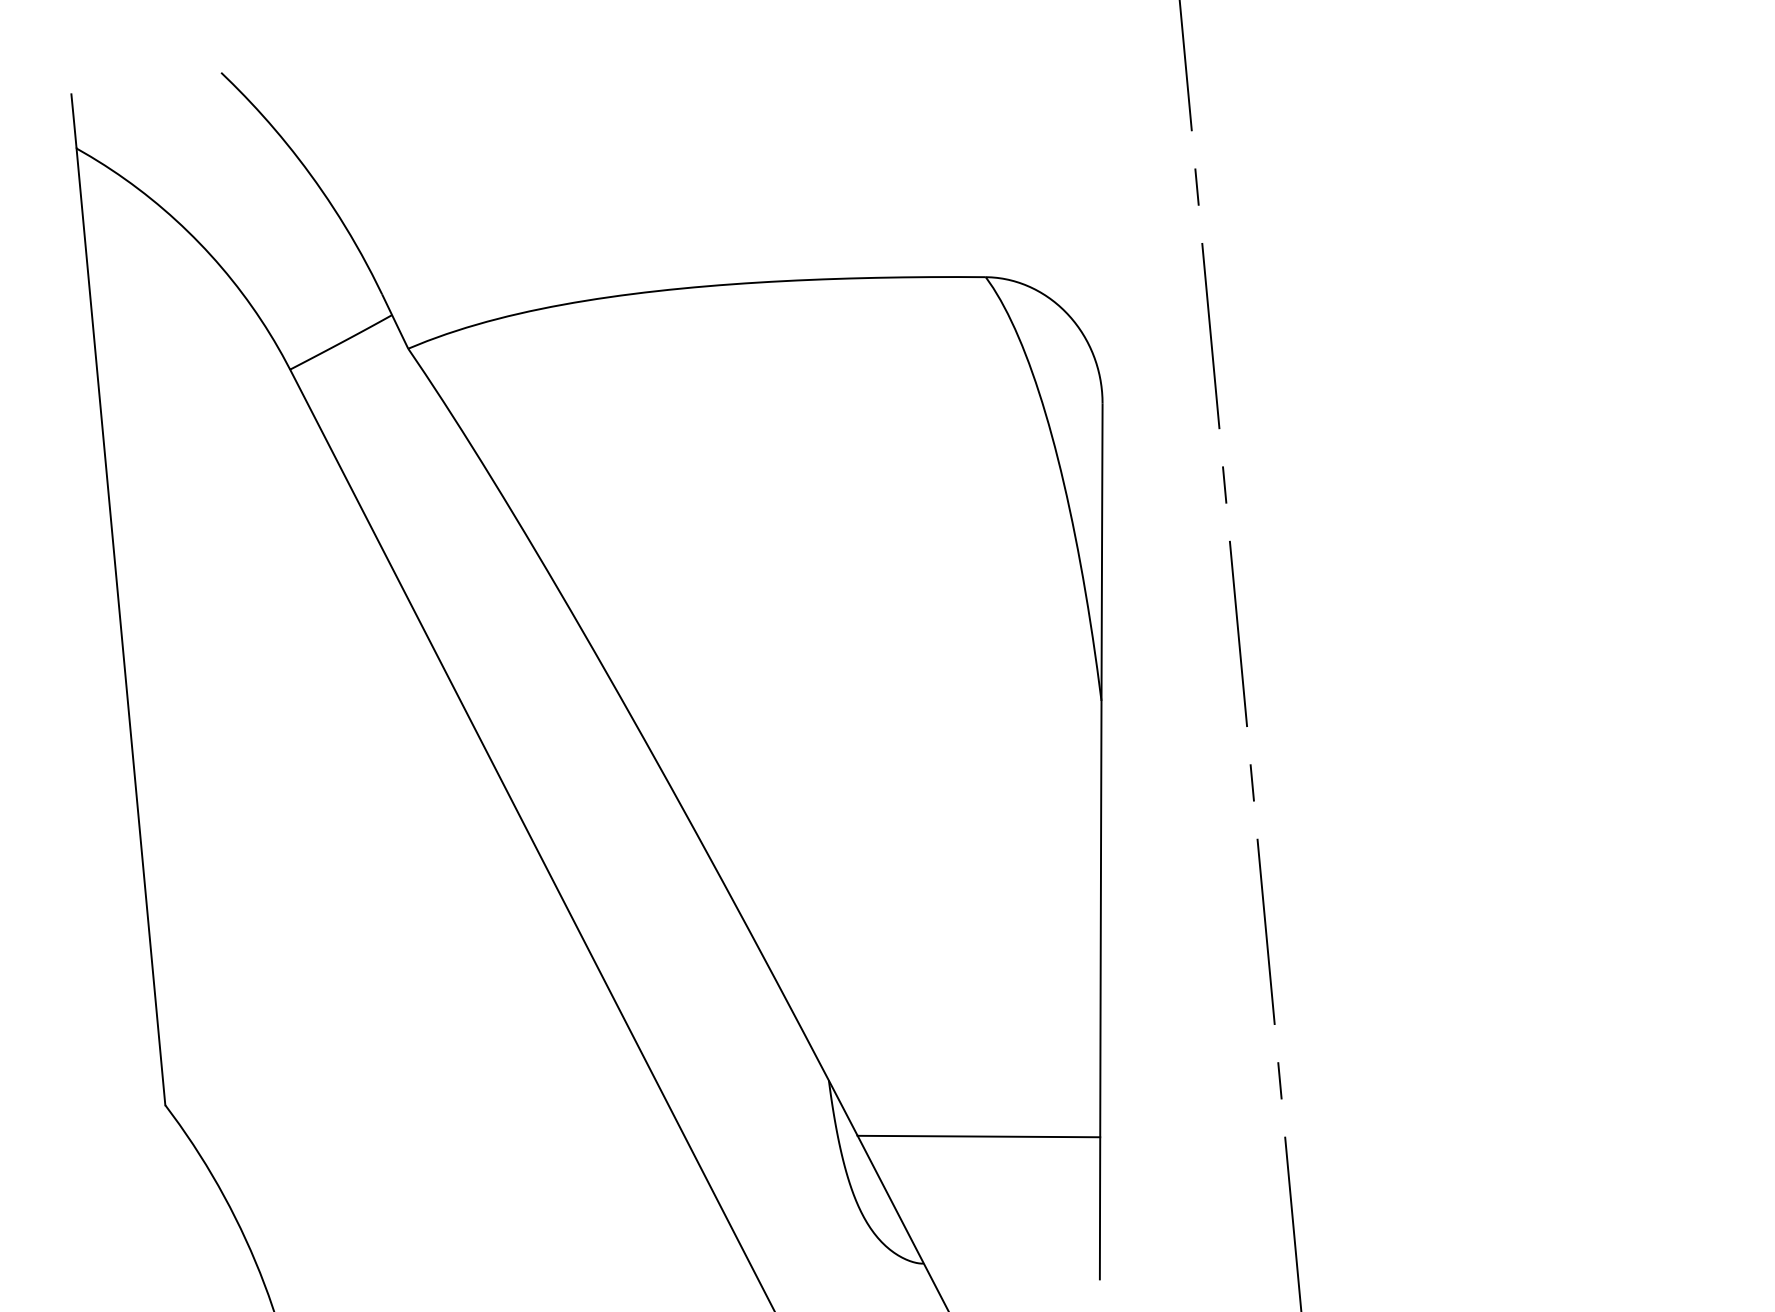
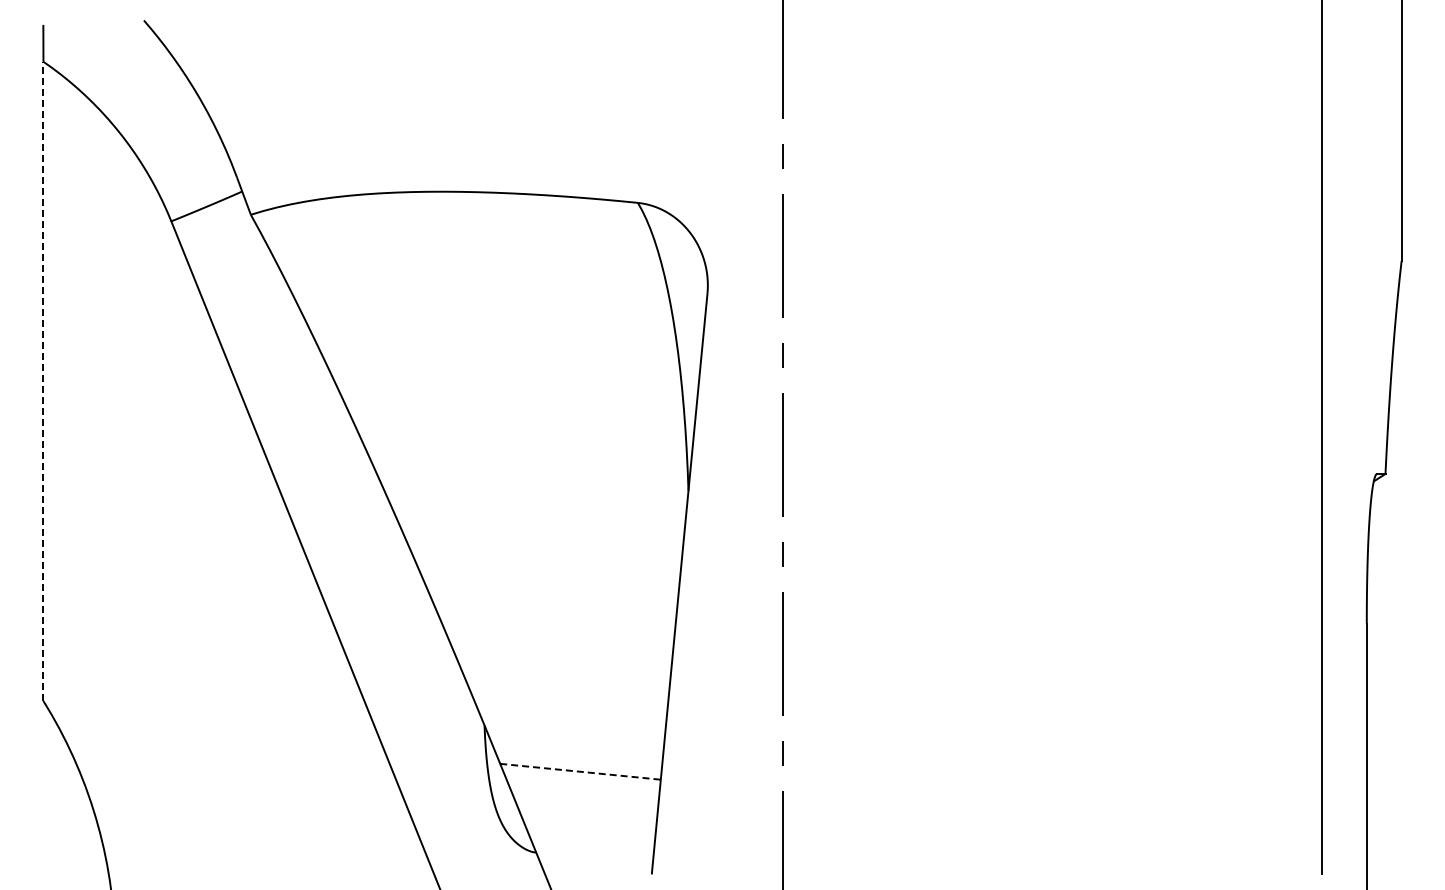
line: (121, 627) -> (43, 381), solid -> dashed
line: (978, 1136) -> (580, 771), solid -> dashed

